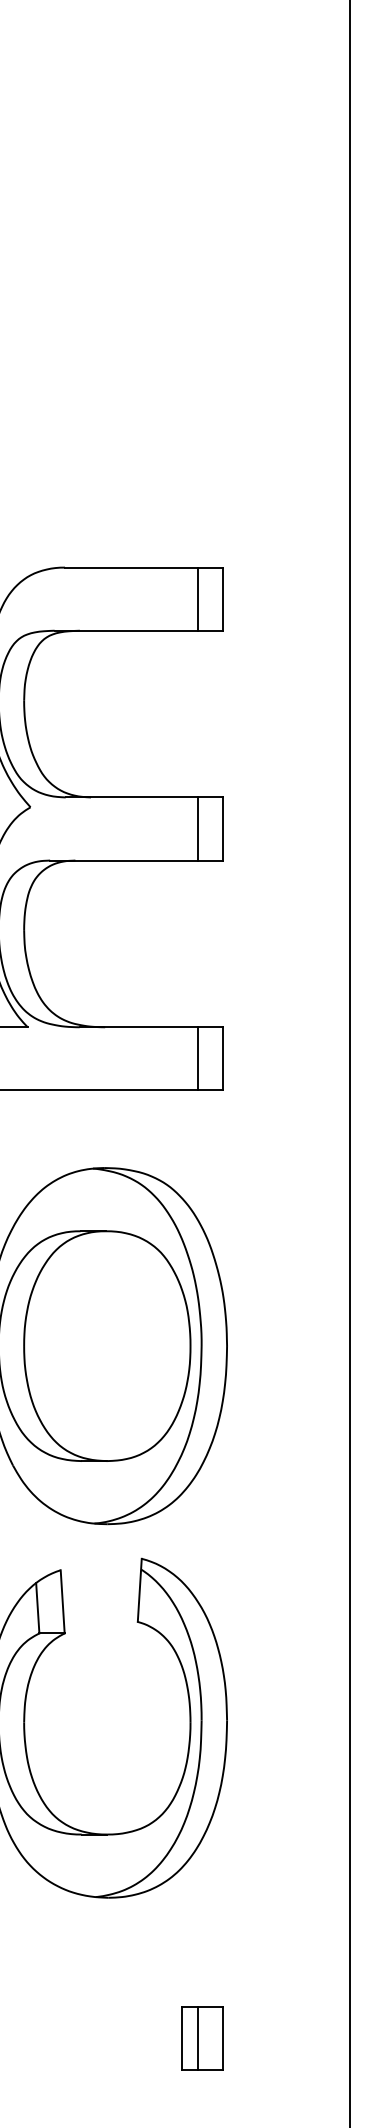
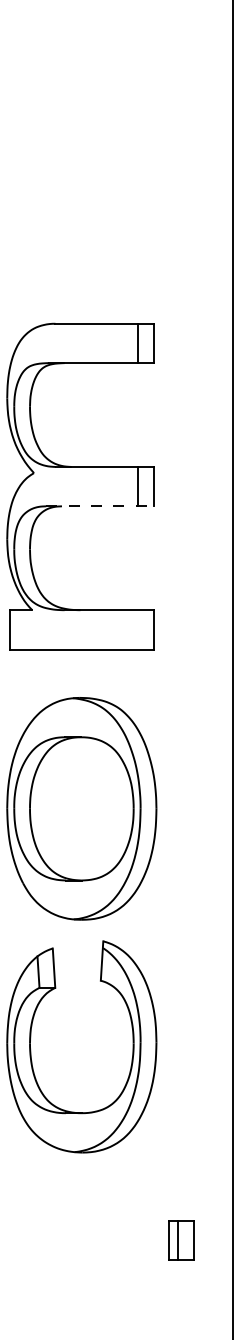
line: (137, 860) -> (100, 506), solid -> dashed
line: (198, 1058) -> (138, 629), removed
part: (203, 2038) -> (181, 1240), moved

